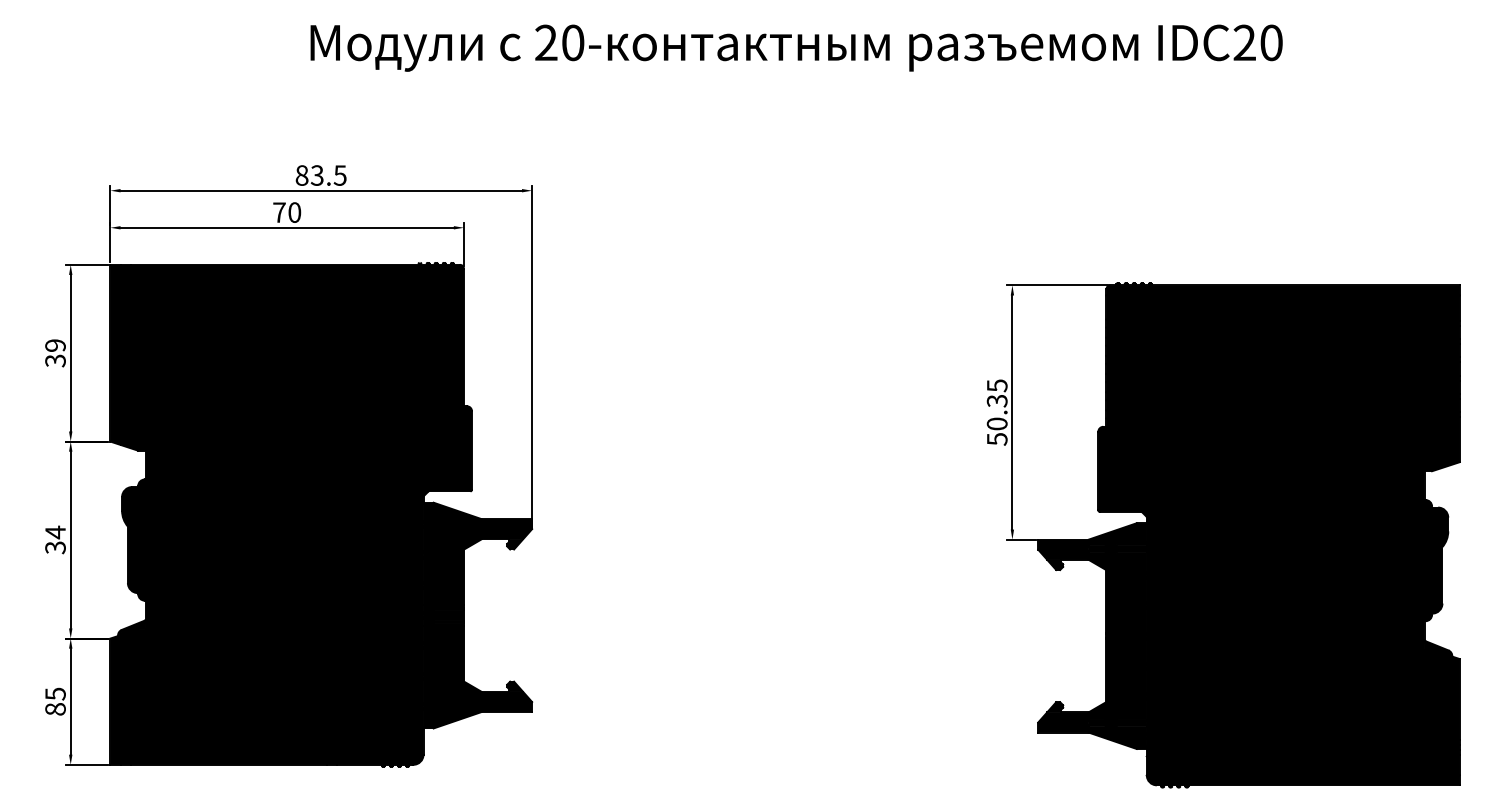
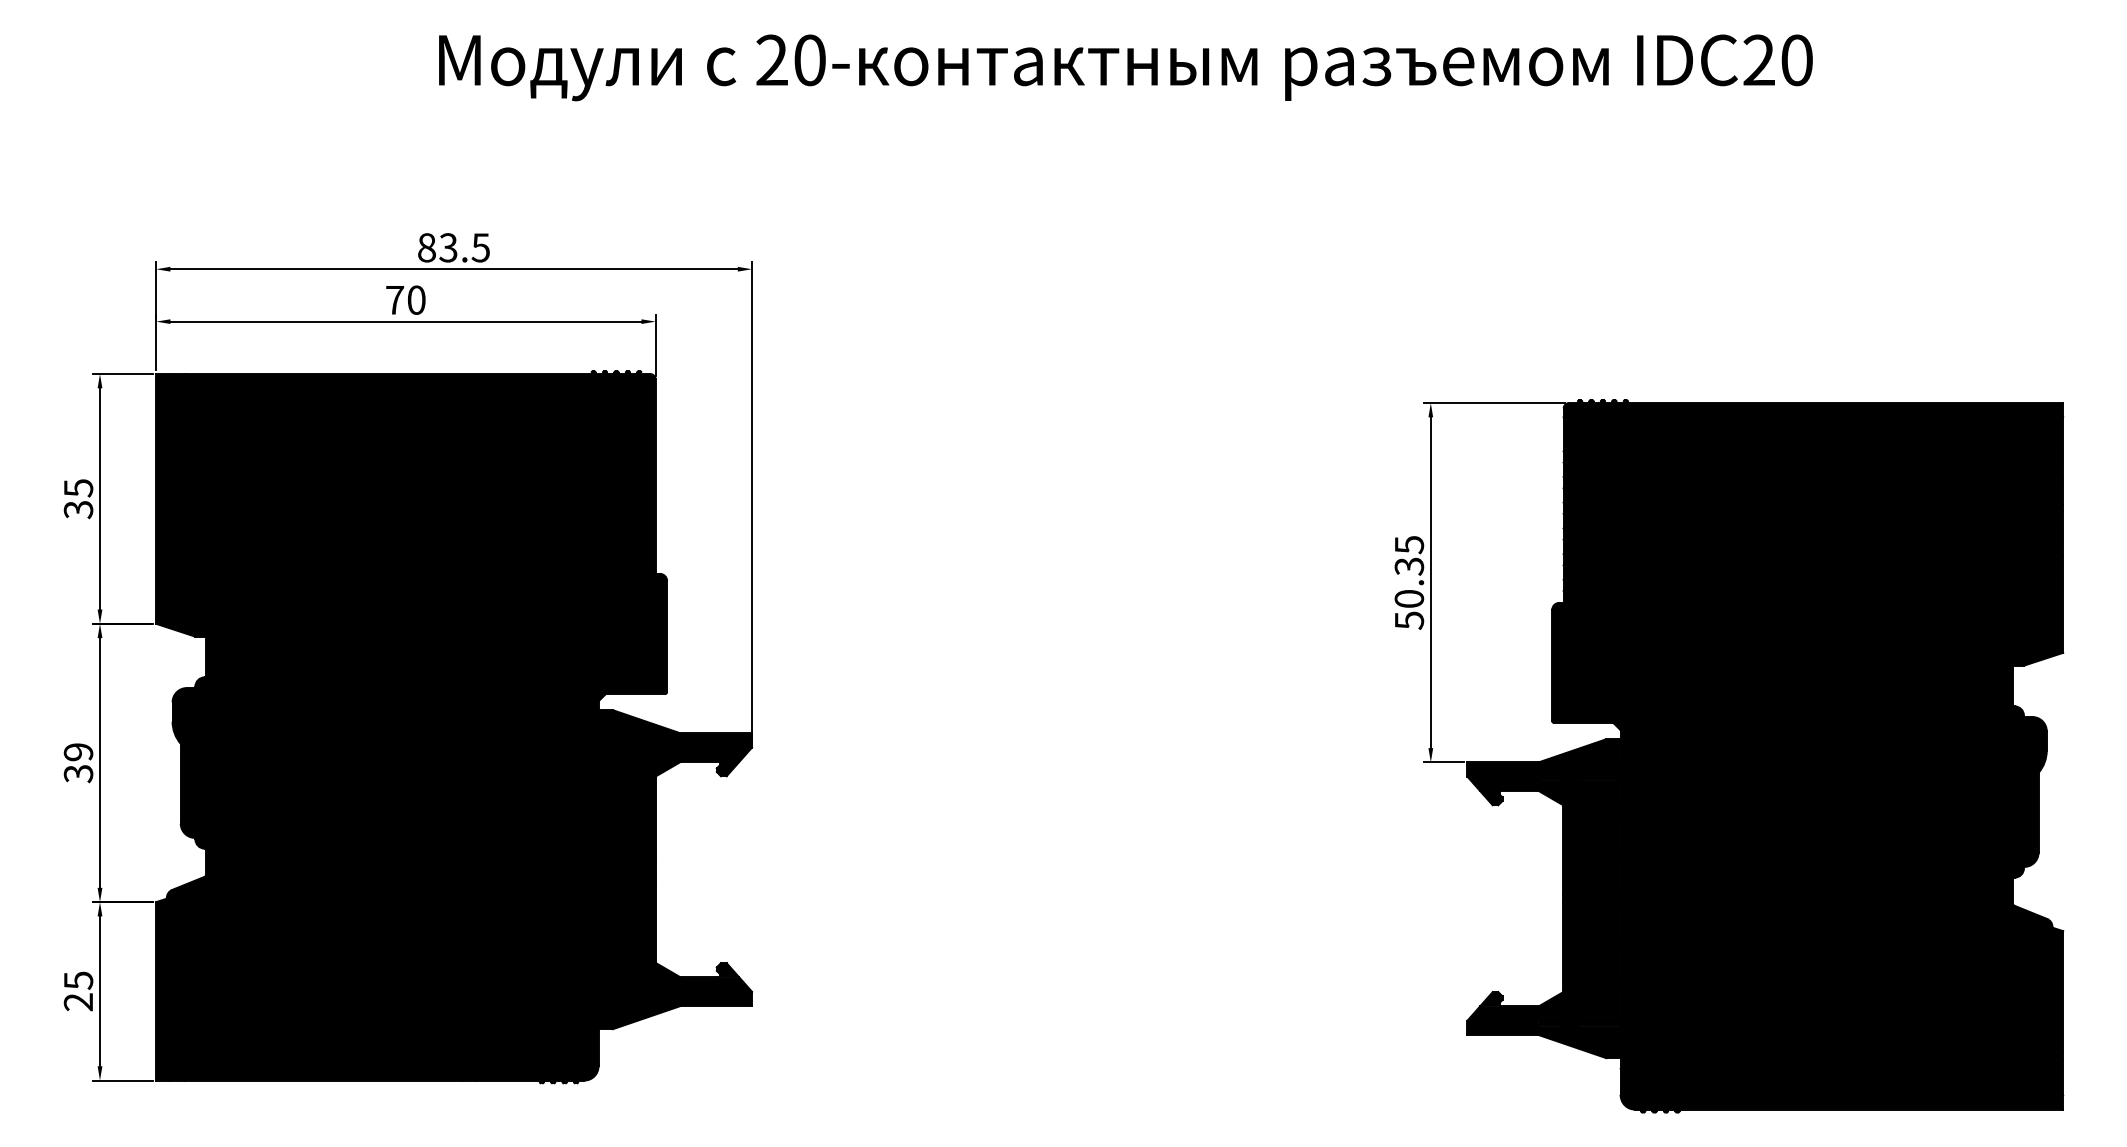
text: (55, 345) -> (78, 488), 39 -> 35
text: (55, 532) -> (78, 752), 34 -> 39
text: (55, 709) -> (78, 1002), 85 -> 25

